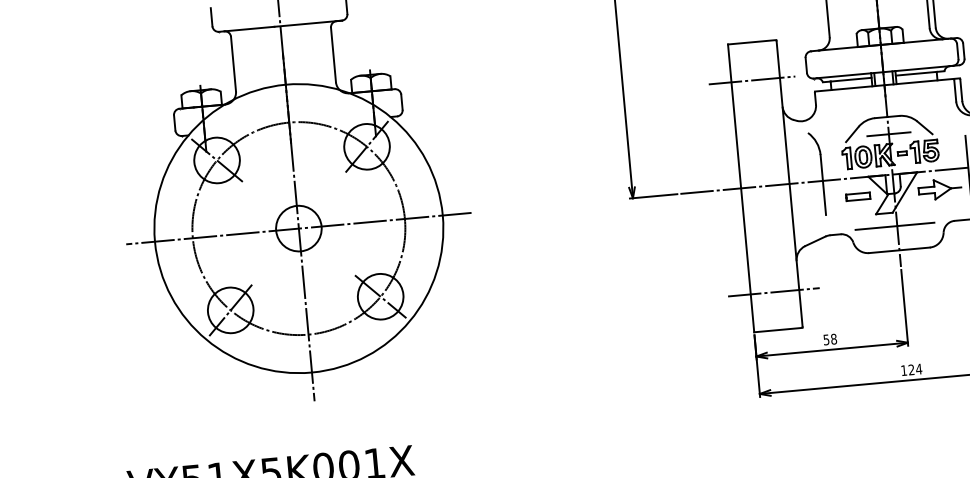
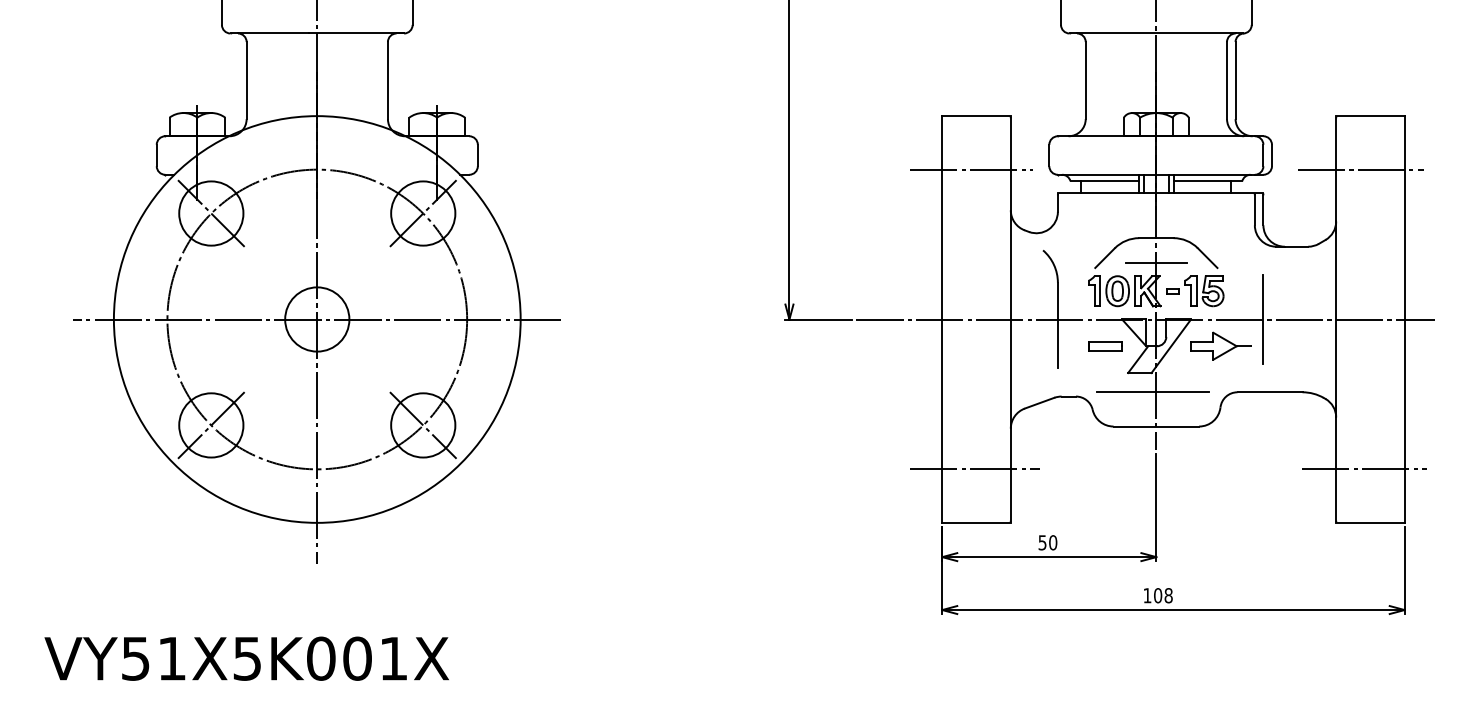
text: (834, 339) -> (1053, 542), 58 -> 50
text: (915, 369) -> (1163, 595), 124 -> 108

